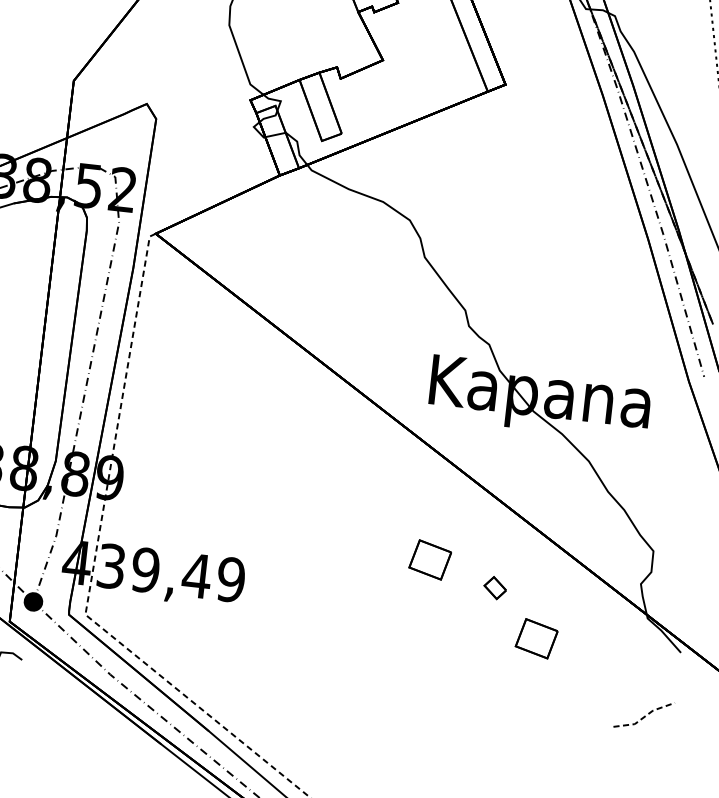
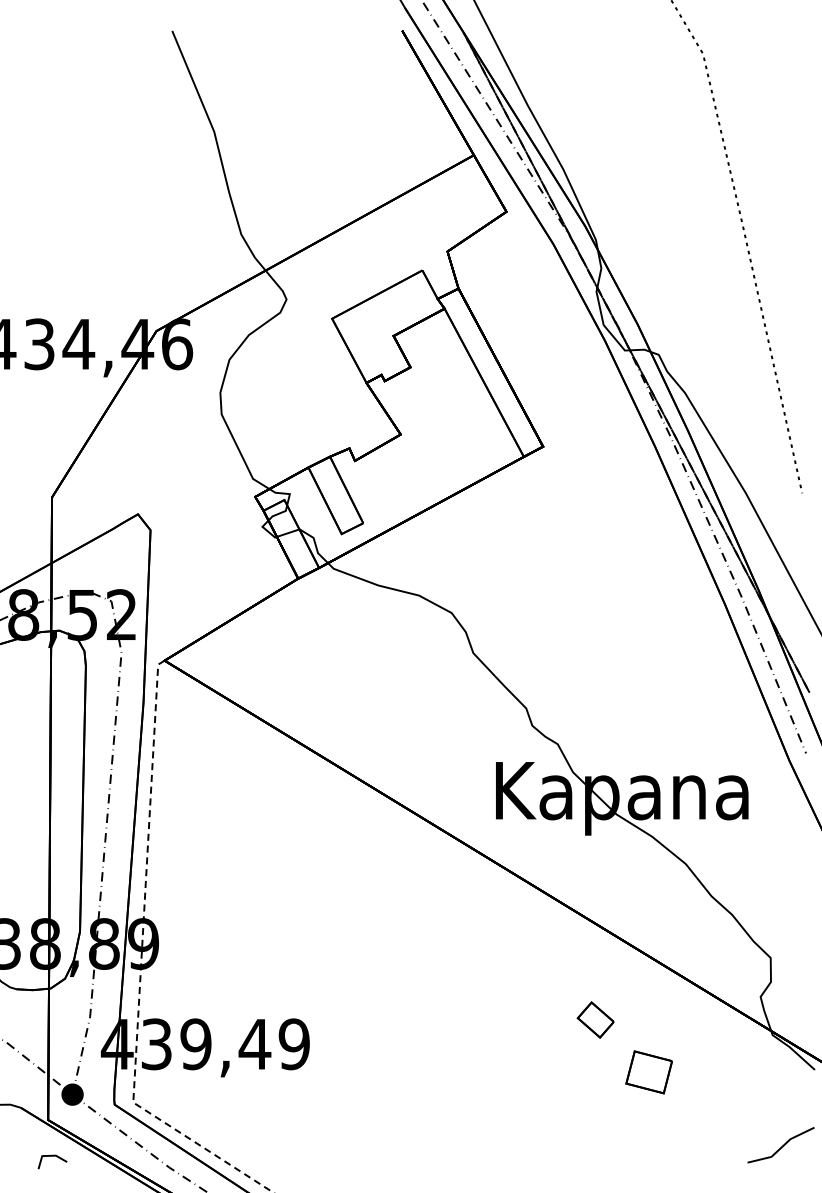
part: (429, 560) -> (517, 996), removed
part: (495, 587) -> (595, 1019), size x1.43
line: (645, 717) -> (782, 1147), dashed -> solid

